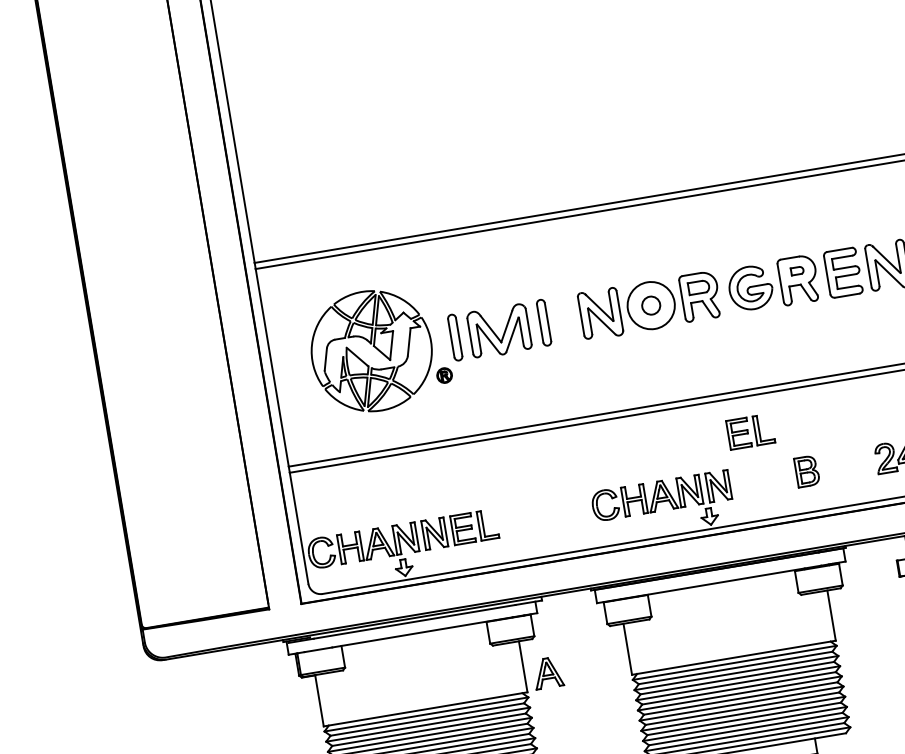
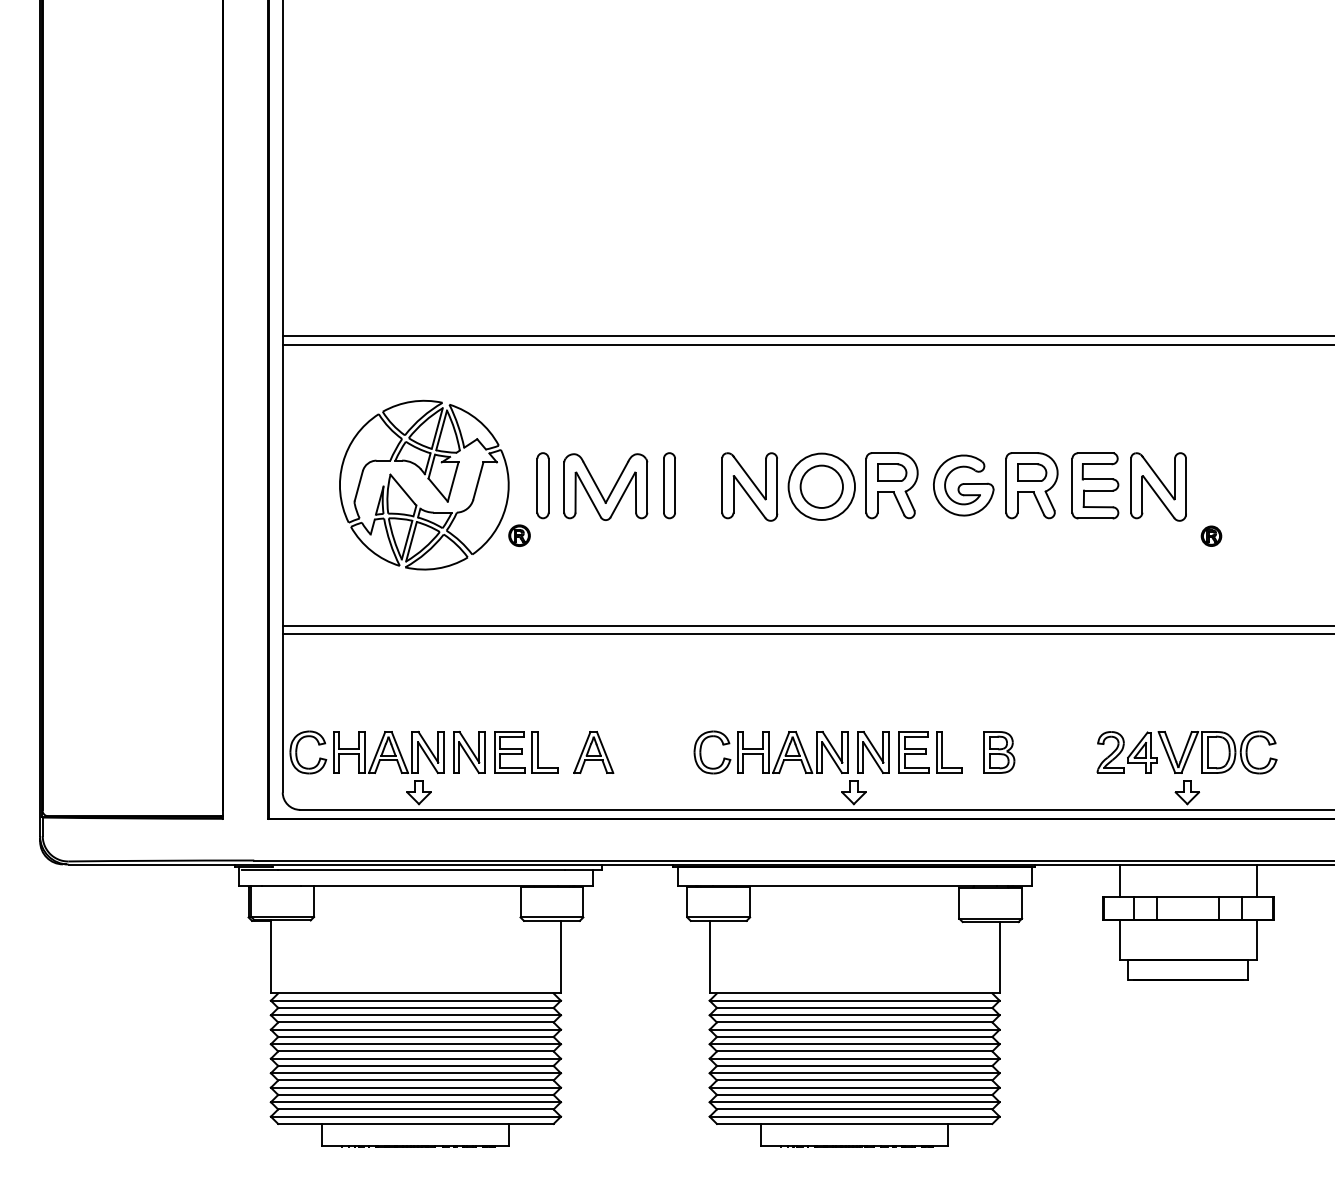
part: (797, 270) -> (1032, 472), size x1.67
circle: (650, 305) -> (821, 486), size x1.67
part: (750, 431) -> (930, 752), moved
part: (547, 673) -> (593, 752), moved

